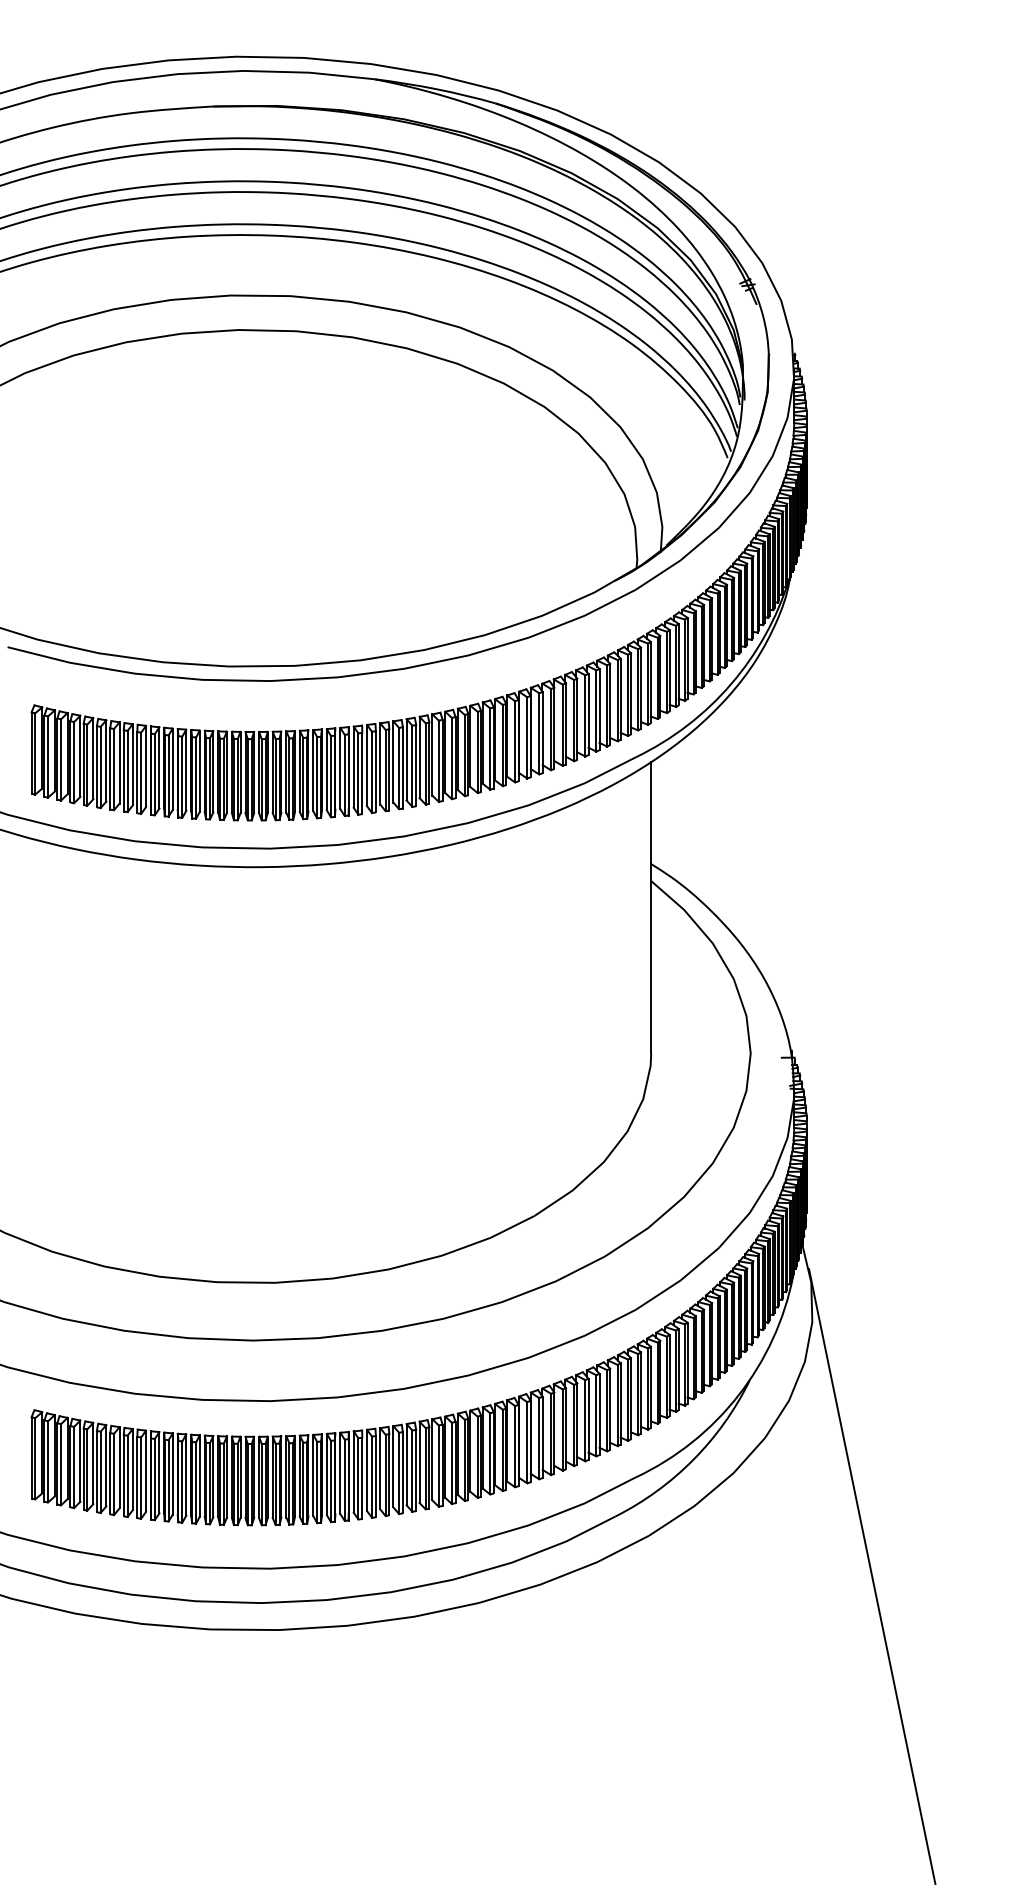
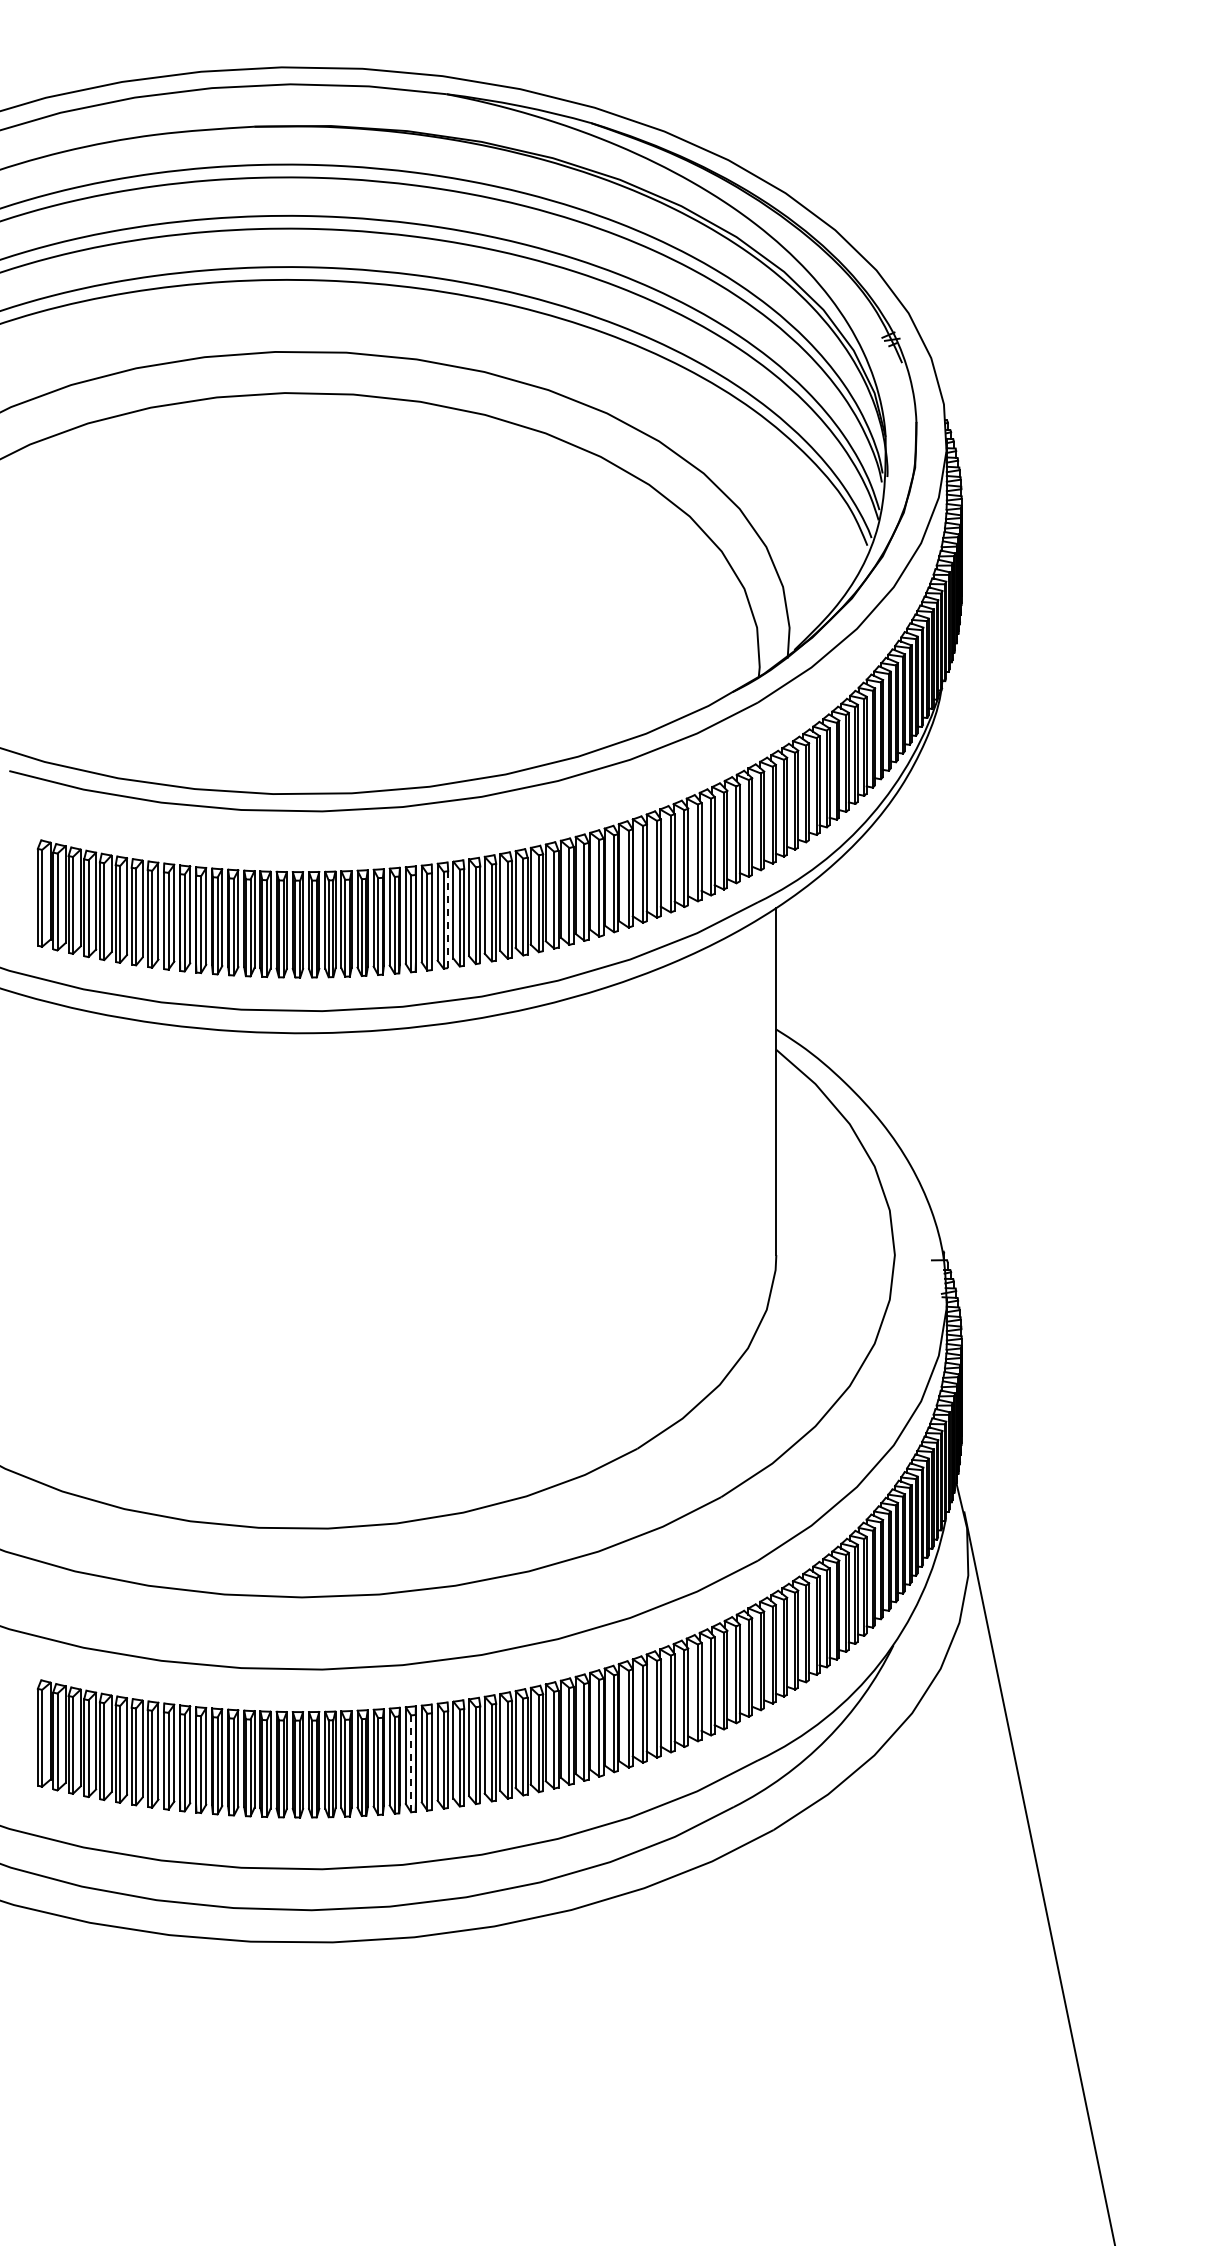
line: (376, 771) -> (448, 919), solid -> dashed
line: (345, 1479) -> (411, 1763), solid -> dashed

